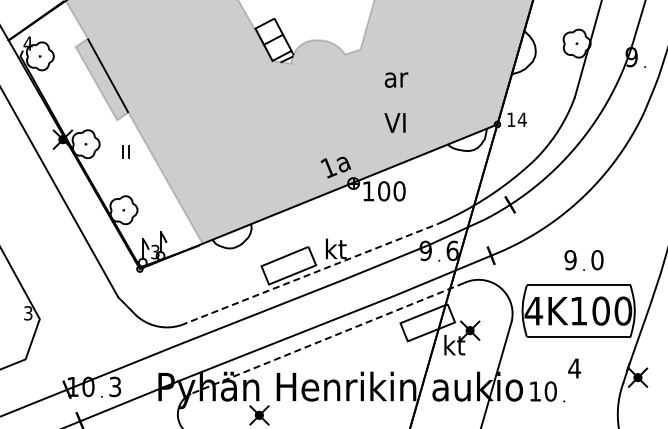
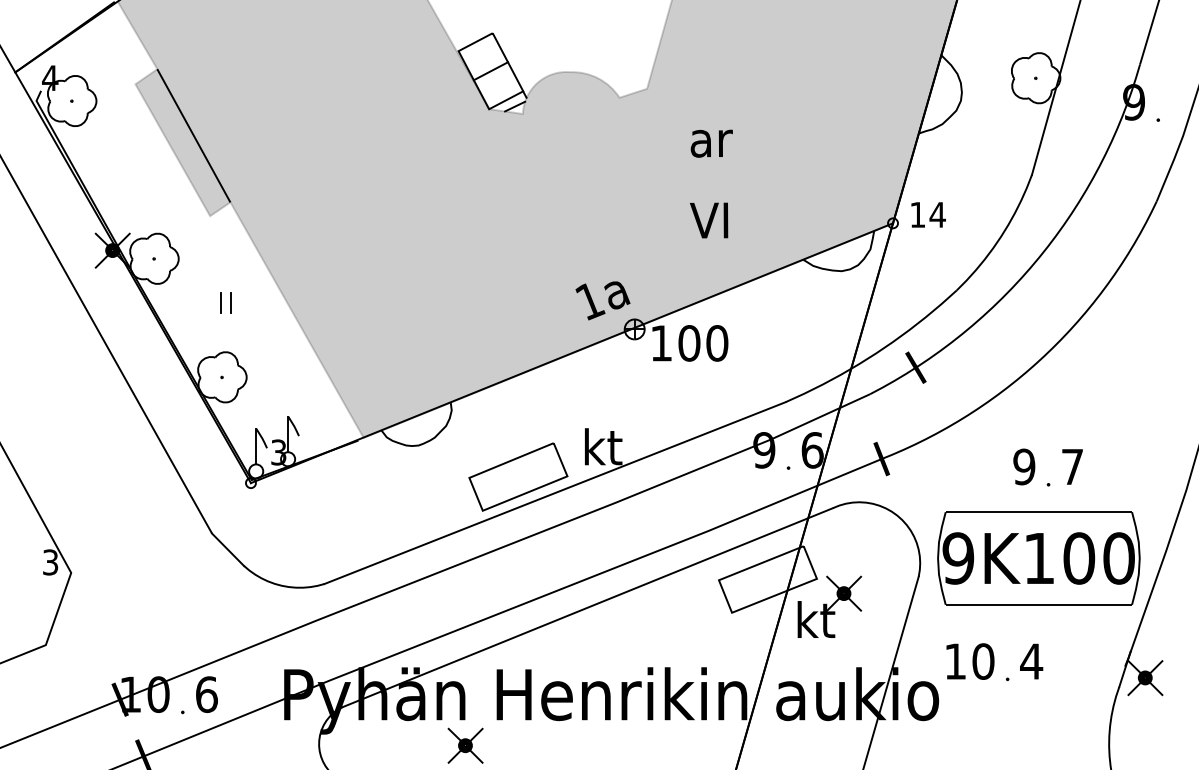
part: (125, 151) -> (225, 302), moved
text: (597, 260) -> (1072, 467), 0 -> 7
line: (309, 274) -> (555, 492), dashed -> solid
text: (533, 310) -> (957, 557), 4K100 -> 9K100
line: (327, 338) -> (587, 607), dashed -> solid
text: (115, 386) -> (207, 693), 3 -> 6
text: (547, 391) -> (977, 661), moved

